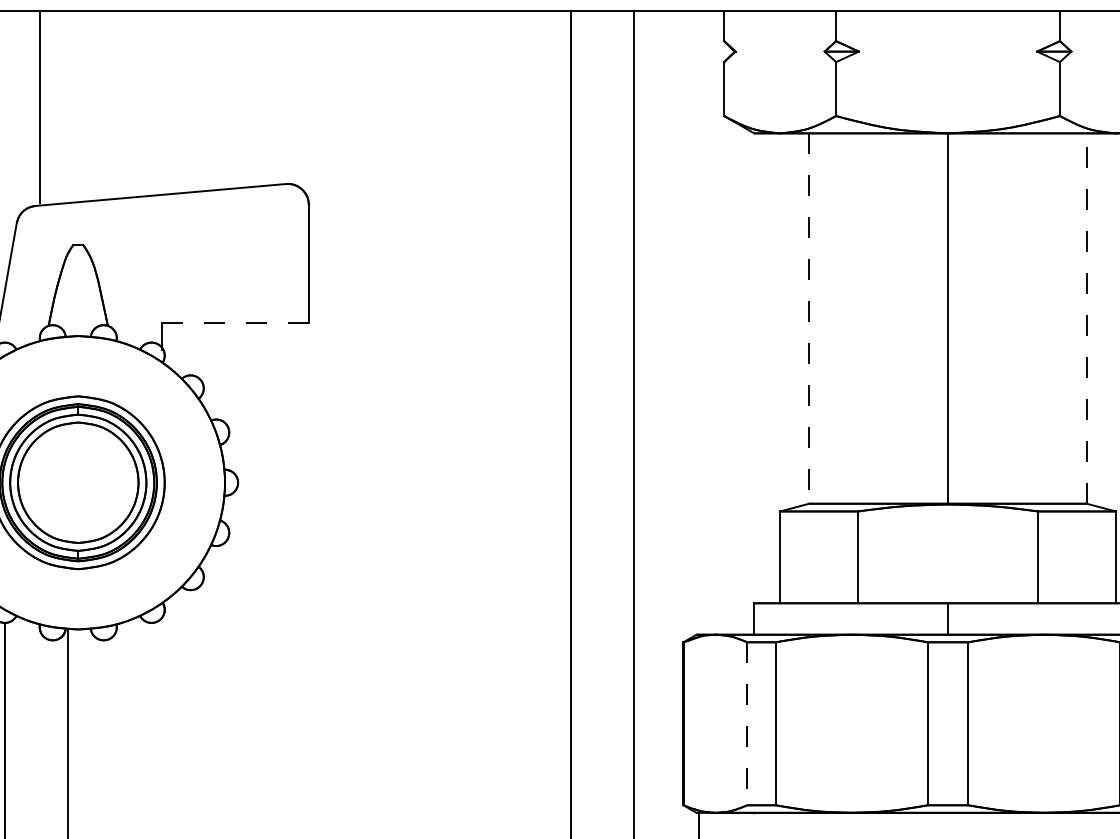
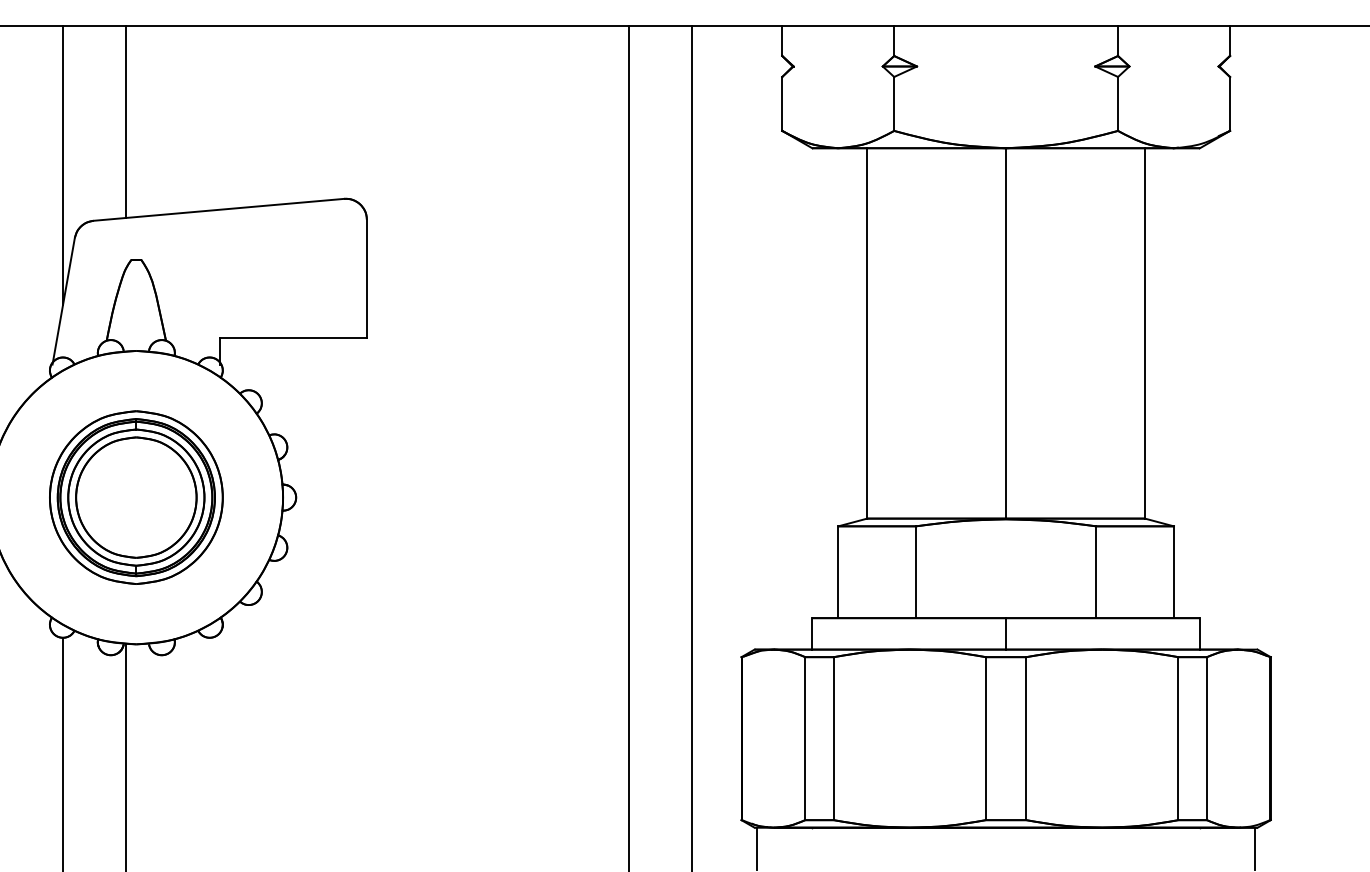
line: (39, 106) -> (125, 121), moved
line: (5, 150) -> (63, 165), added
line: (1086, 317) -> (1144, 332), dashed -> solid
line: (809, 318) -> (867, 333), dashed -> solid
line: (235, 323) -> (293, 338), dashed -> solid
line: (747, 723) -> (805, 738), dashed -> solid

